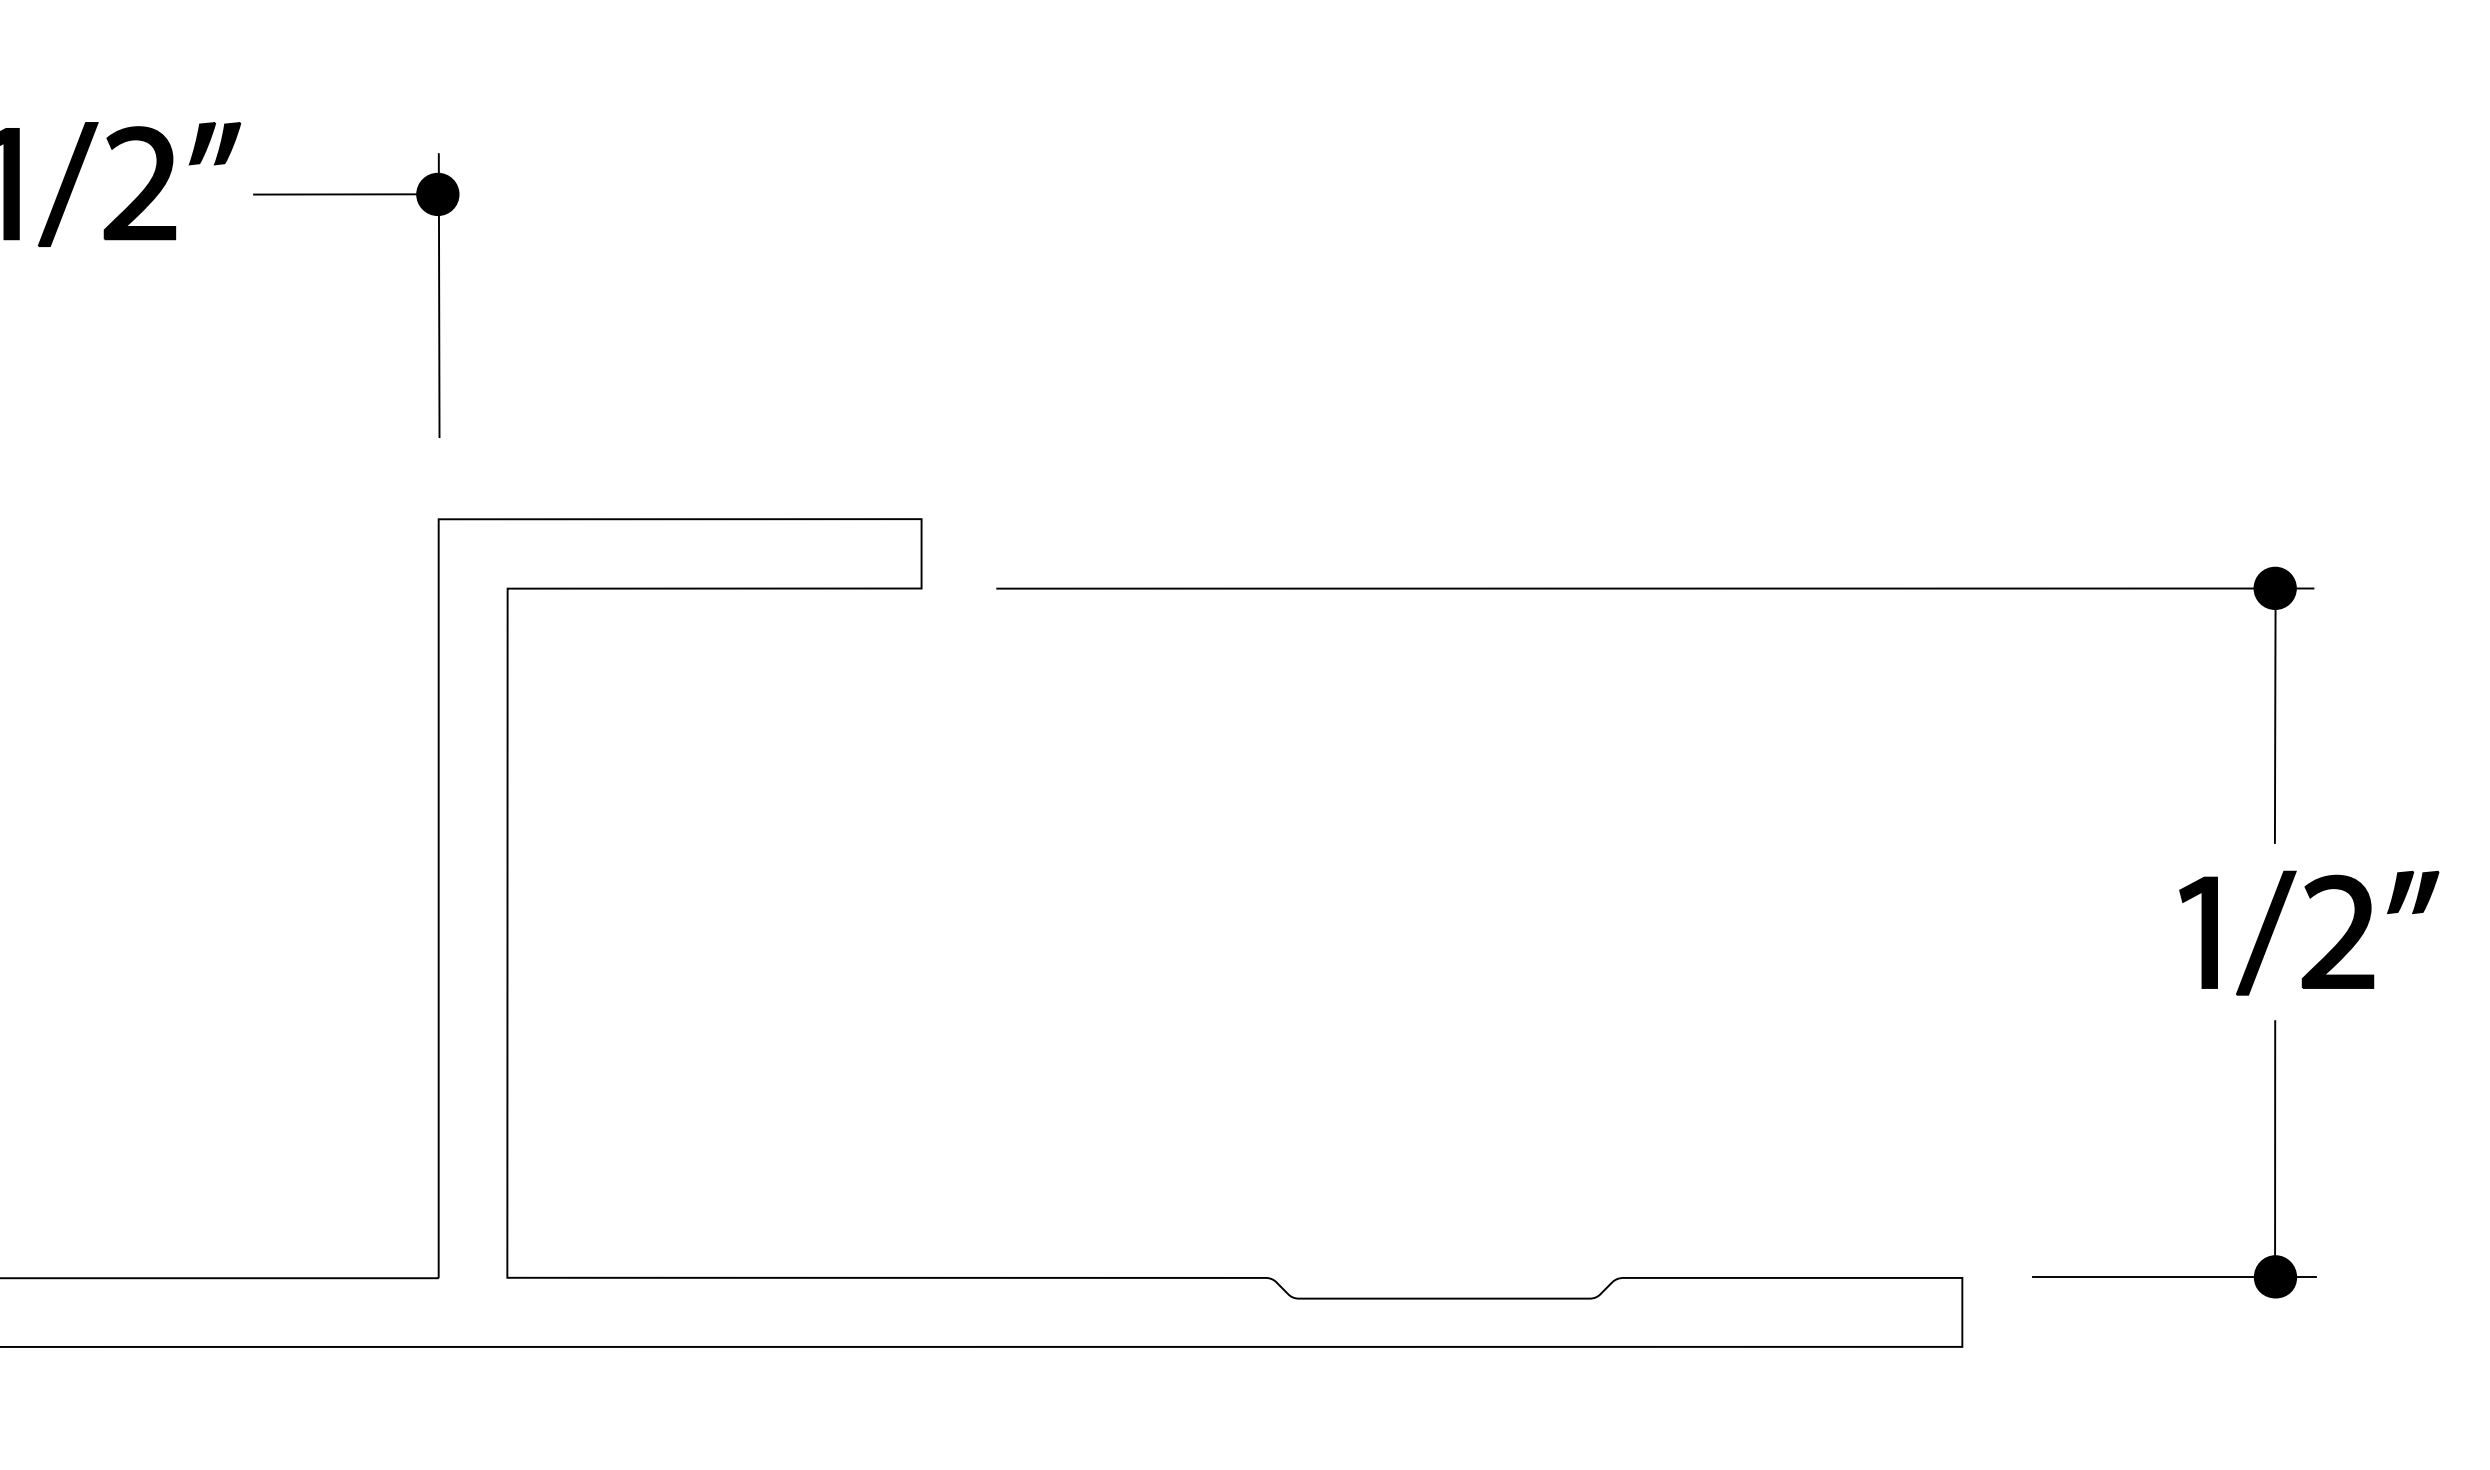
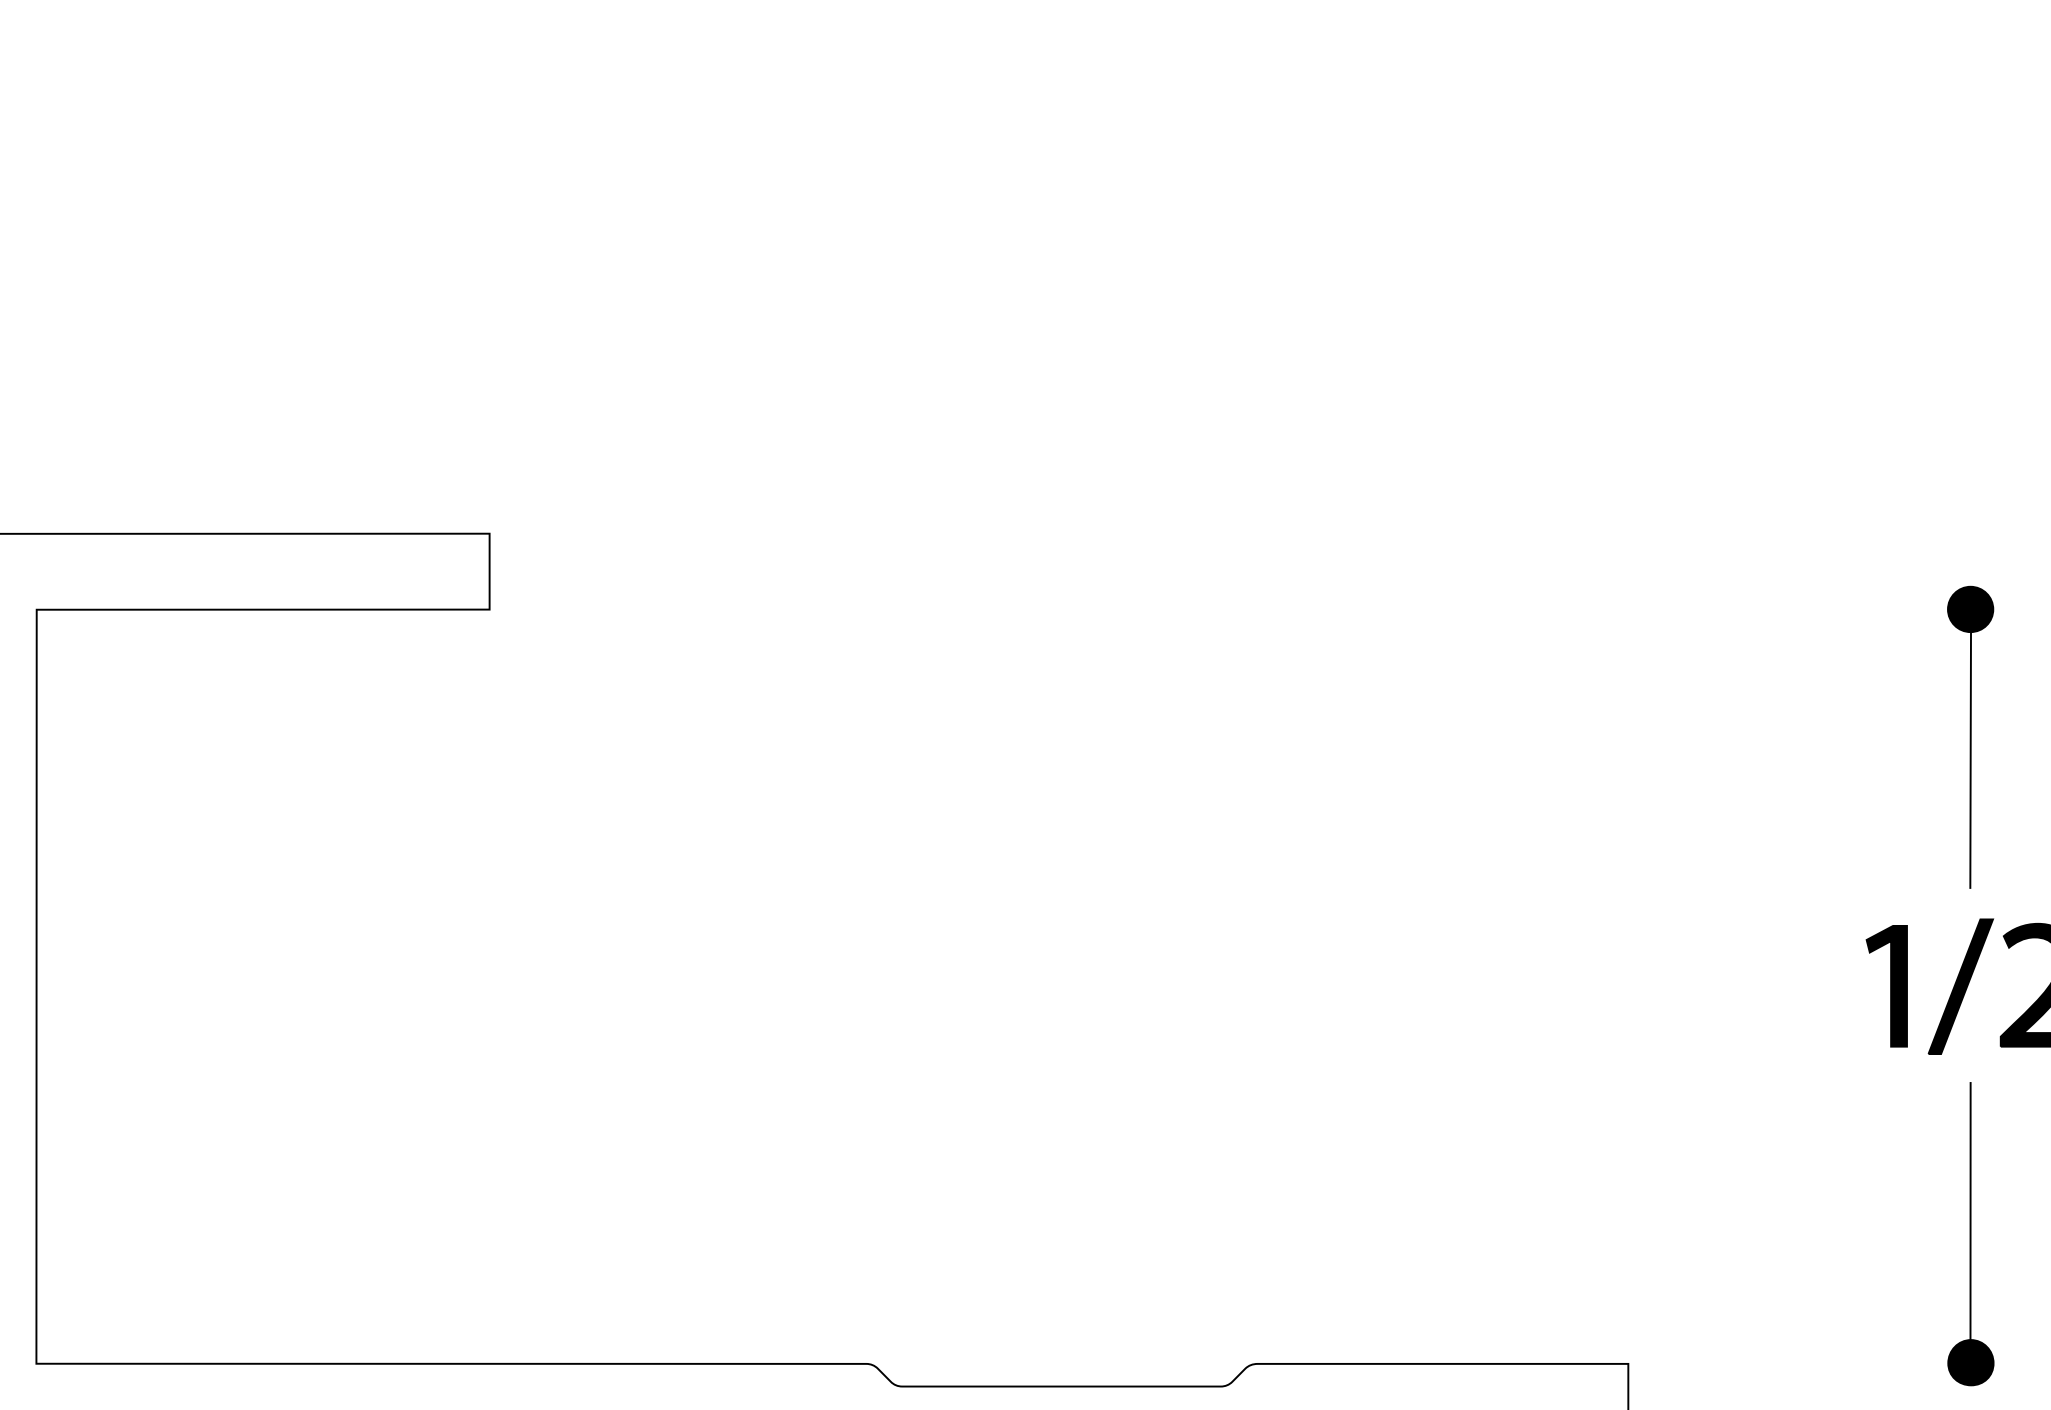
line: (1655, 588) -> (1292, 609), removed
line: (2173, 1277) -> (1859, 1363), removed

